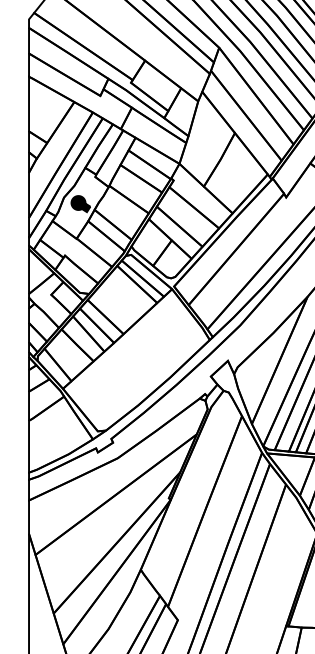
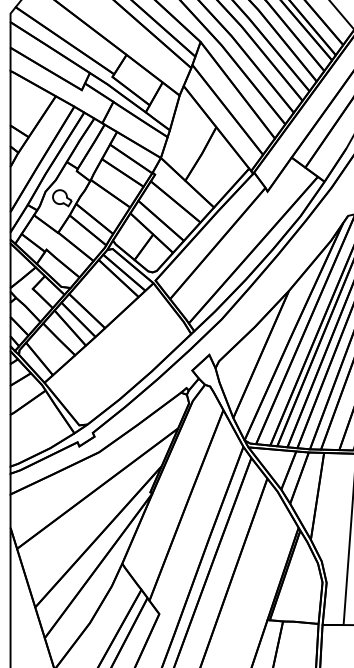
fill: (81, 204) -> (62, 198), removed

